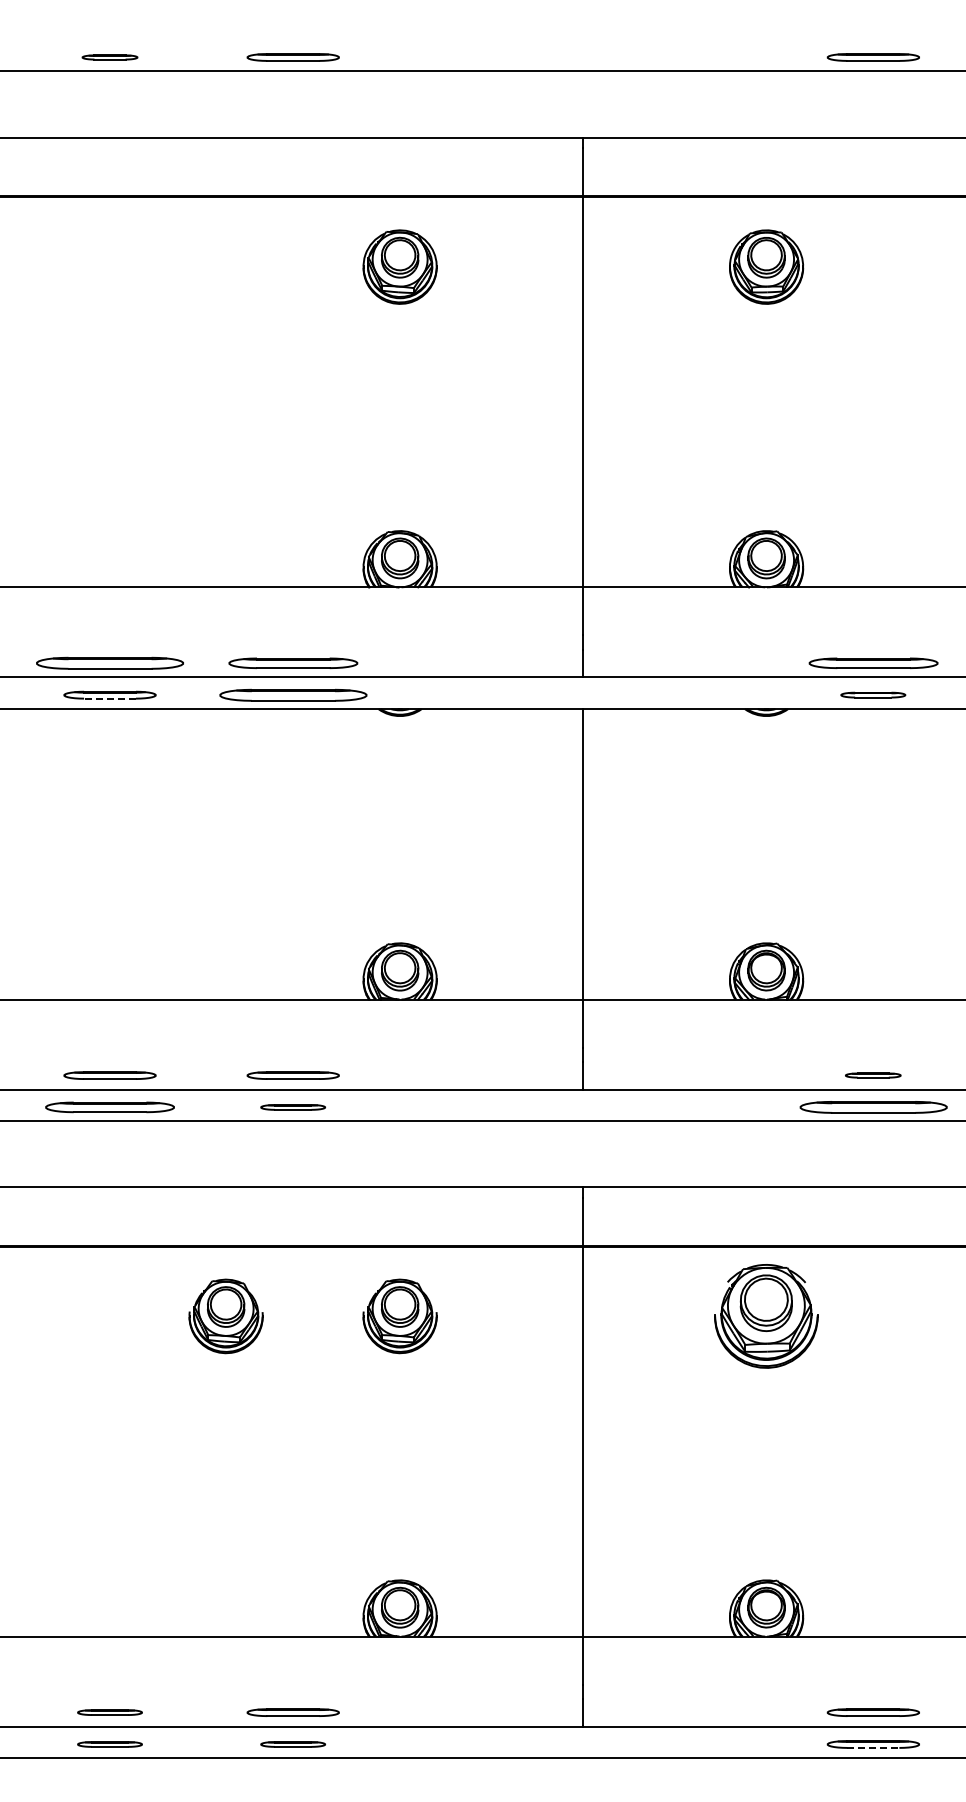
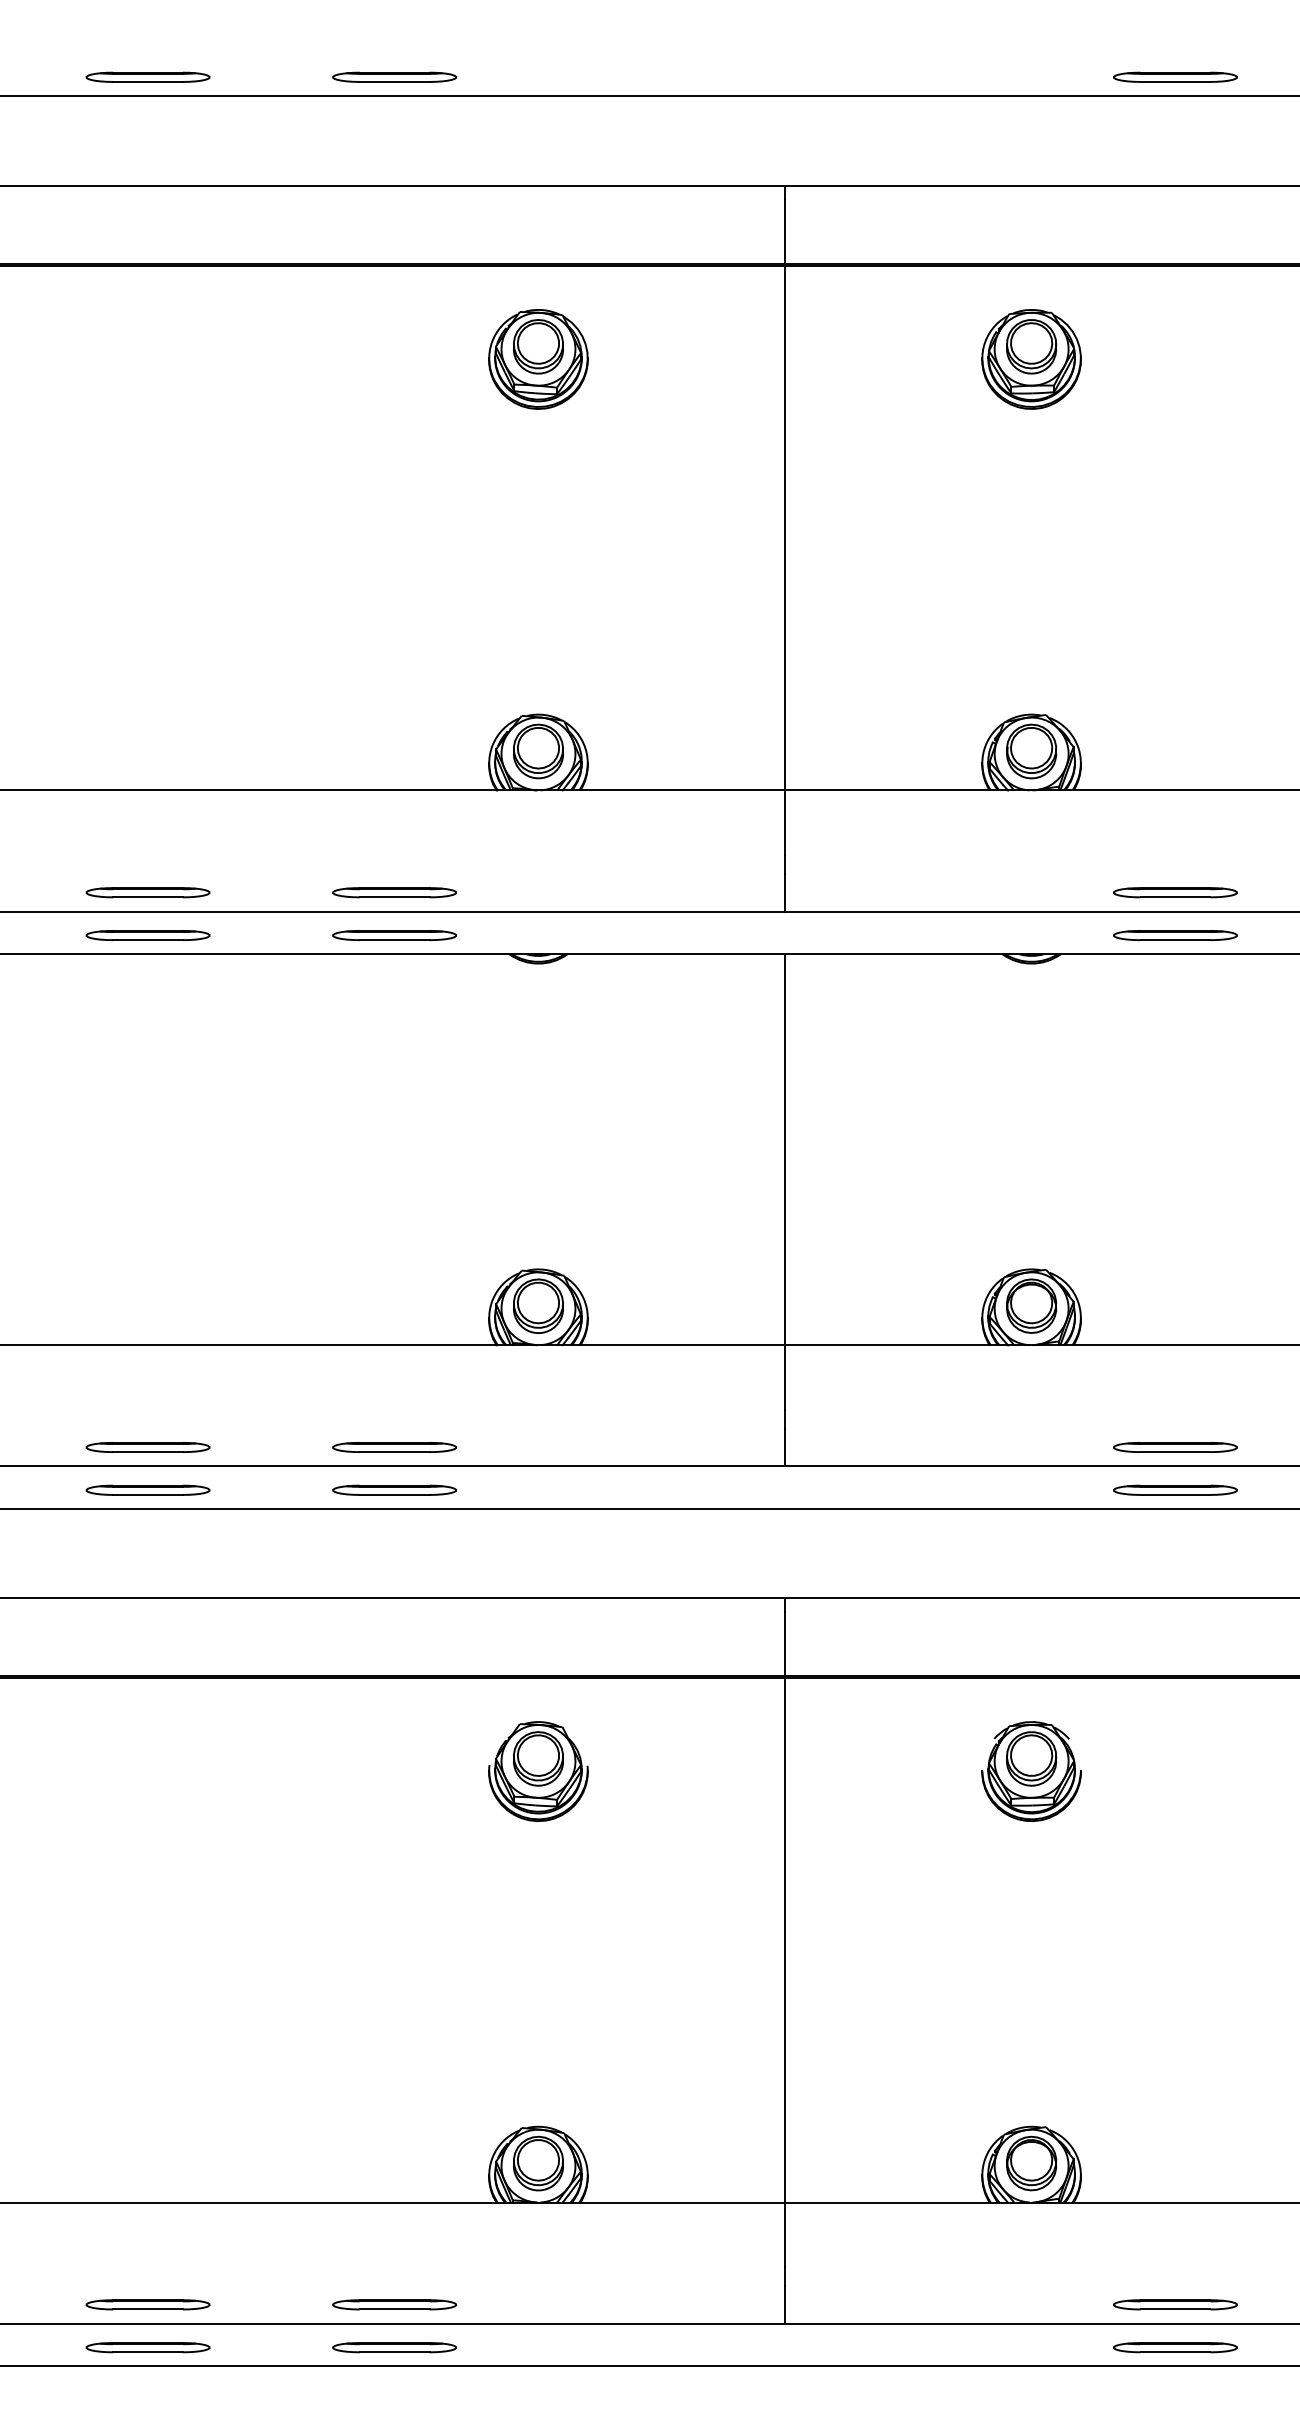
part: (109, 57) -> (147, 77), size x1.67
part: (109, 663) -> (147, 892), size x0.62
part: (292, 663) -> (393, 892), size x0.71
part: (872, 663) -> (1174, 892), size x0.71
part: (292, 694) -> (393, 934), size x0.62
part: (872, 694) -> (1174, 934), size x1.43
line: (110, 698) -> (148, 939), dashed -> solid
part: (872, 1075) -> (1174, 1447), size x1.67
part: (109, 1107) -> (147, 1490), size x0.71
part: (292, 1107) -> (393, 1490), size x1.43
part: (872, 1107) -> (1174, 1490), size x0.62
part: (225, 1316) -> (303, 1771), removed
part: (766, 1316) -> (1031, 1771), size x0.71
part: (109, 1712) -> (147, 2304), size x1.43
part: (109, 1744) -> (147, 2347), size x1.43
part: (292, 1744) -> (393, 2347), size x1.43
line: (873, 1747) -> (1175, 2351), dashed -> solid

